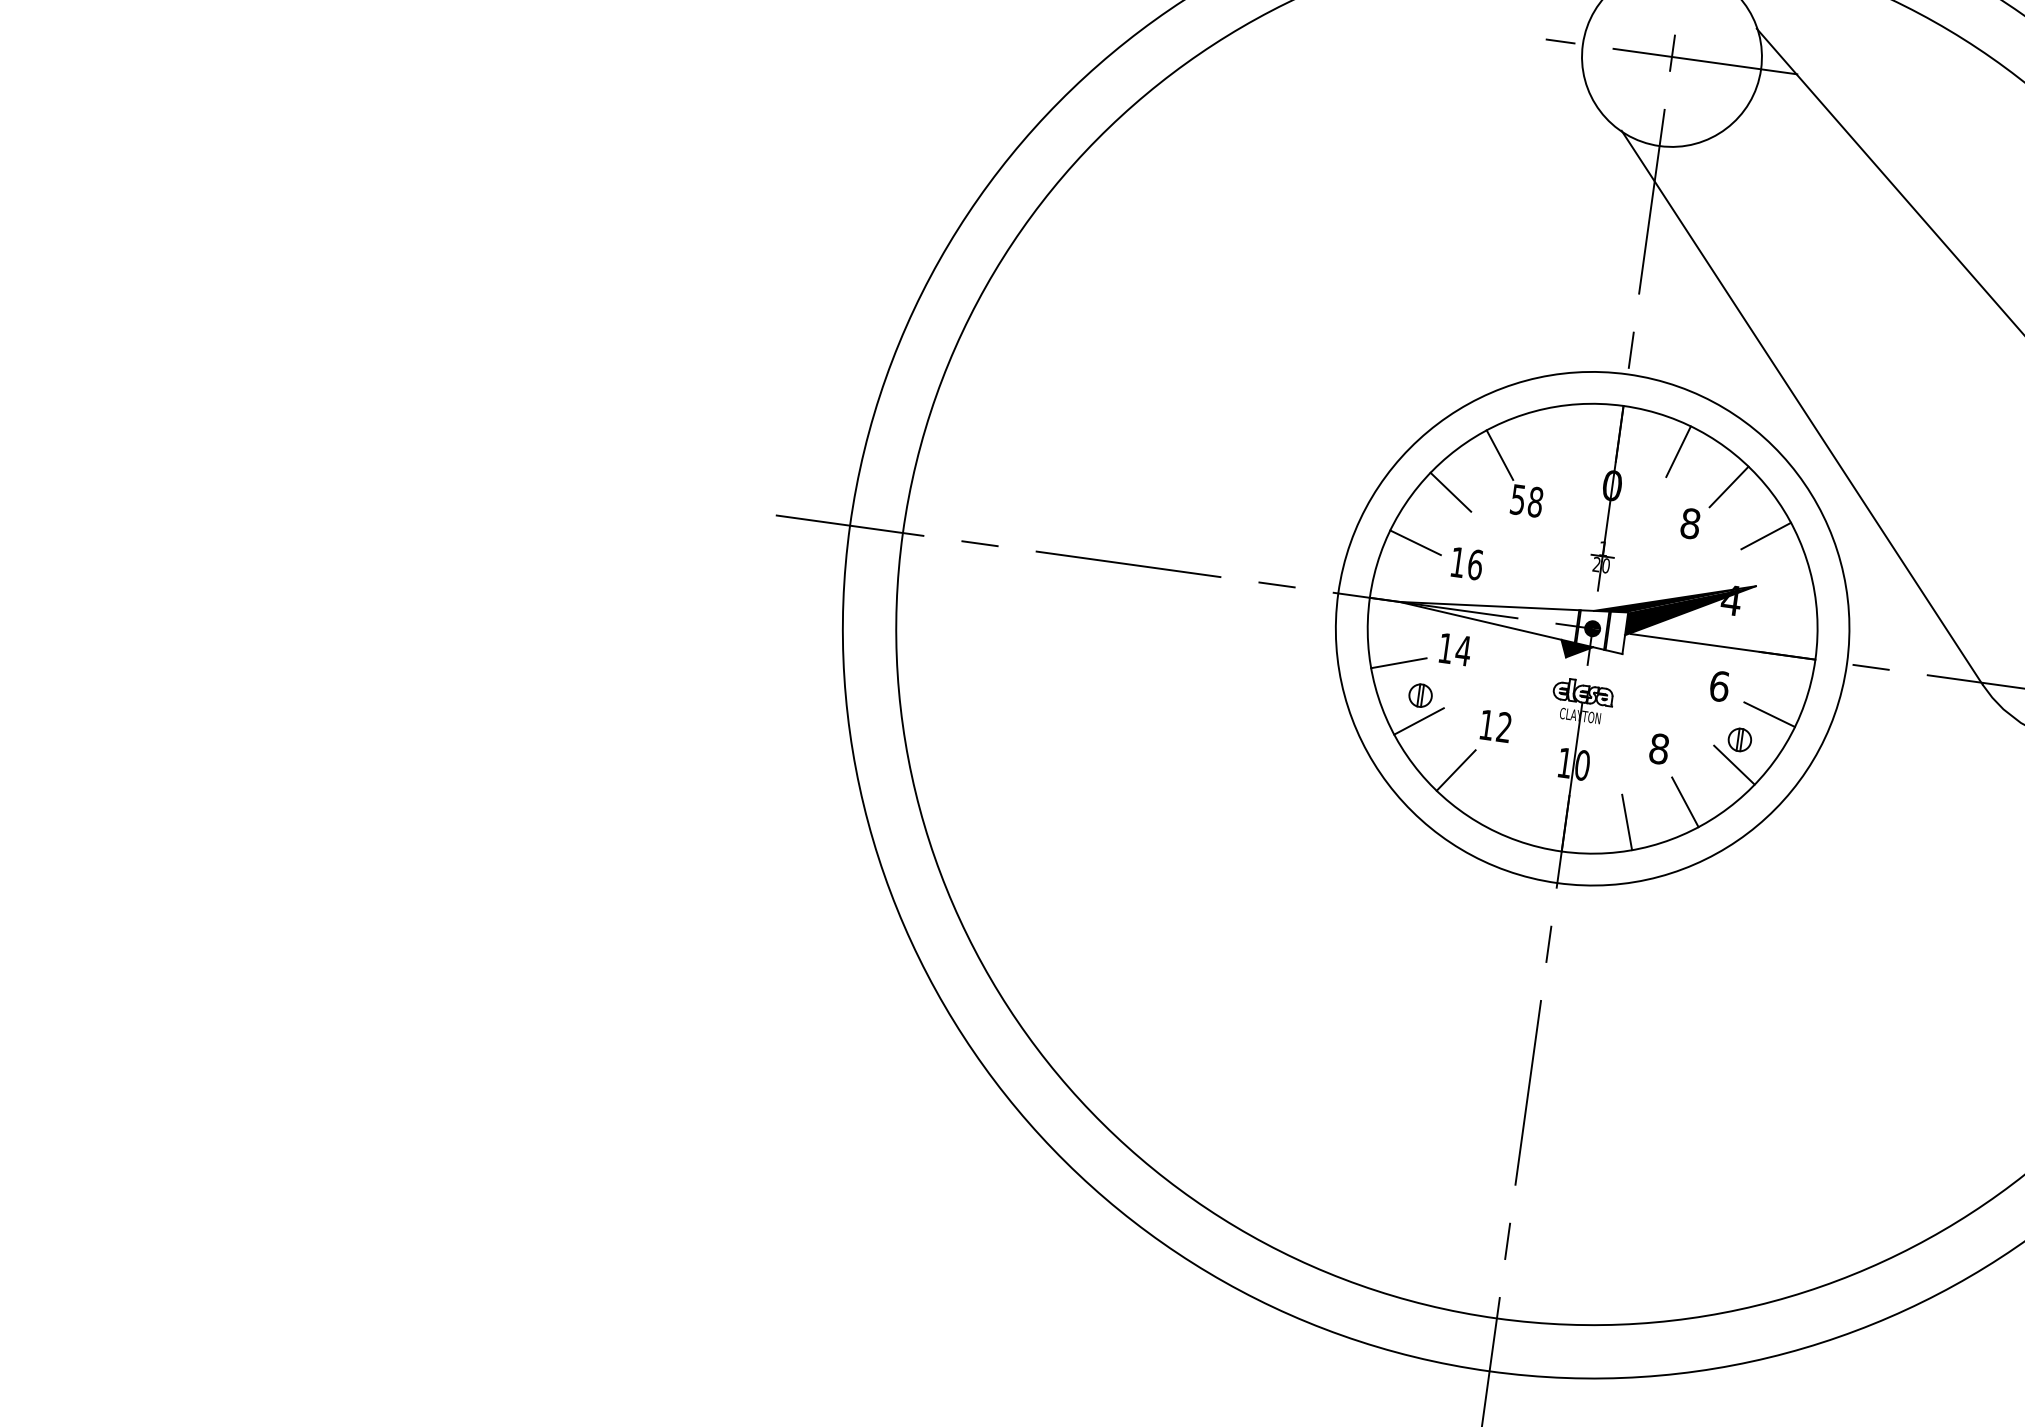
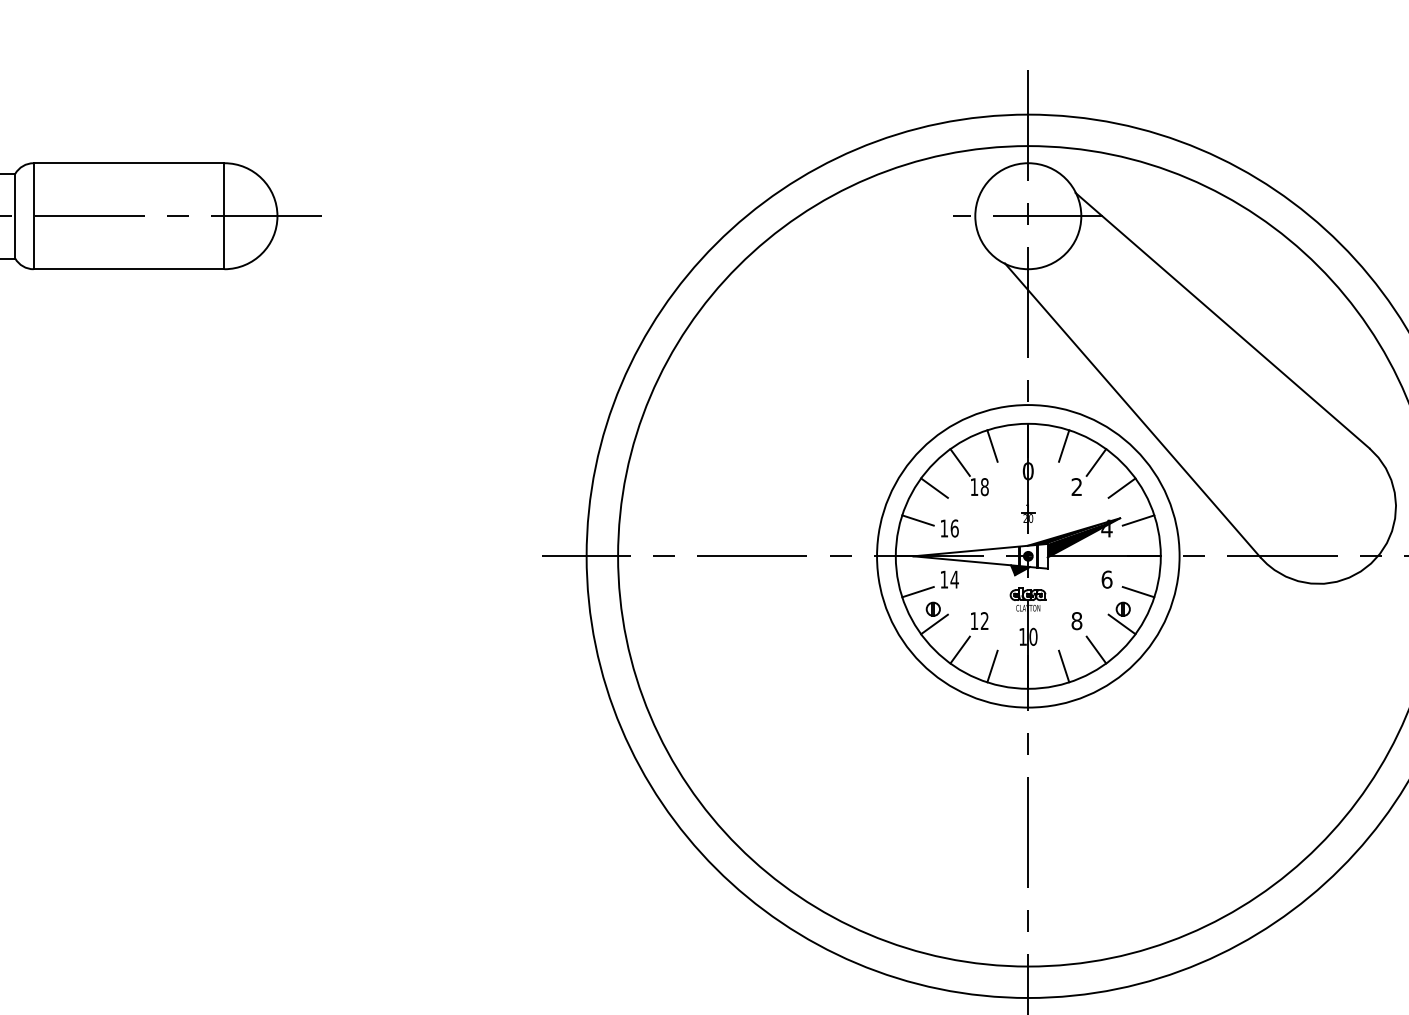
line: (1558, 434) -> (992, 445), added
text: (1518, 500) -> (974, 487), 58 -> 18
text: (1689, 524) -> (1076, 487), 8 -> 2
line: (1786, 594) -> (1138, 520), added
line: (1506, 805) -> (992, 666), added

